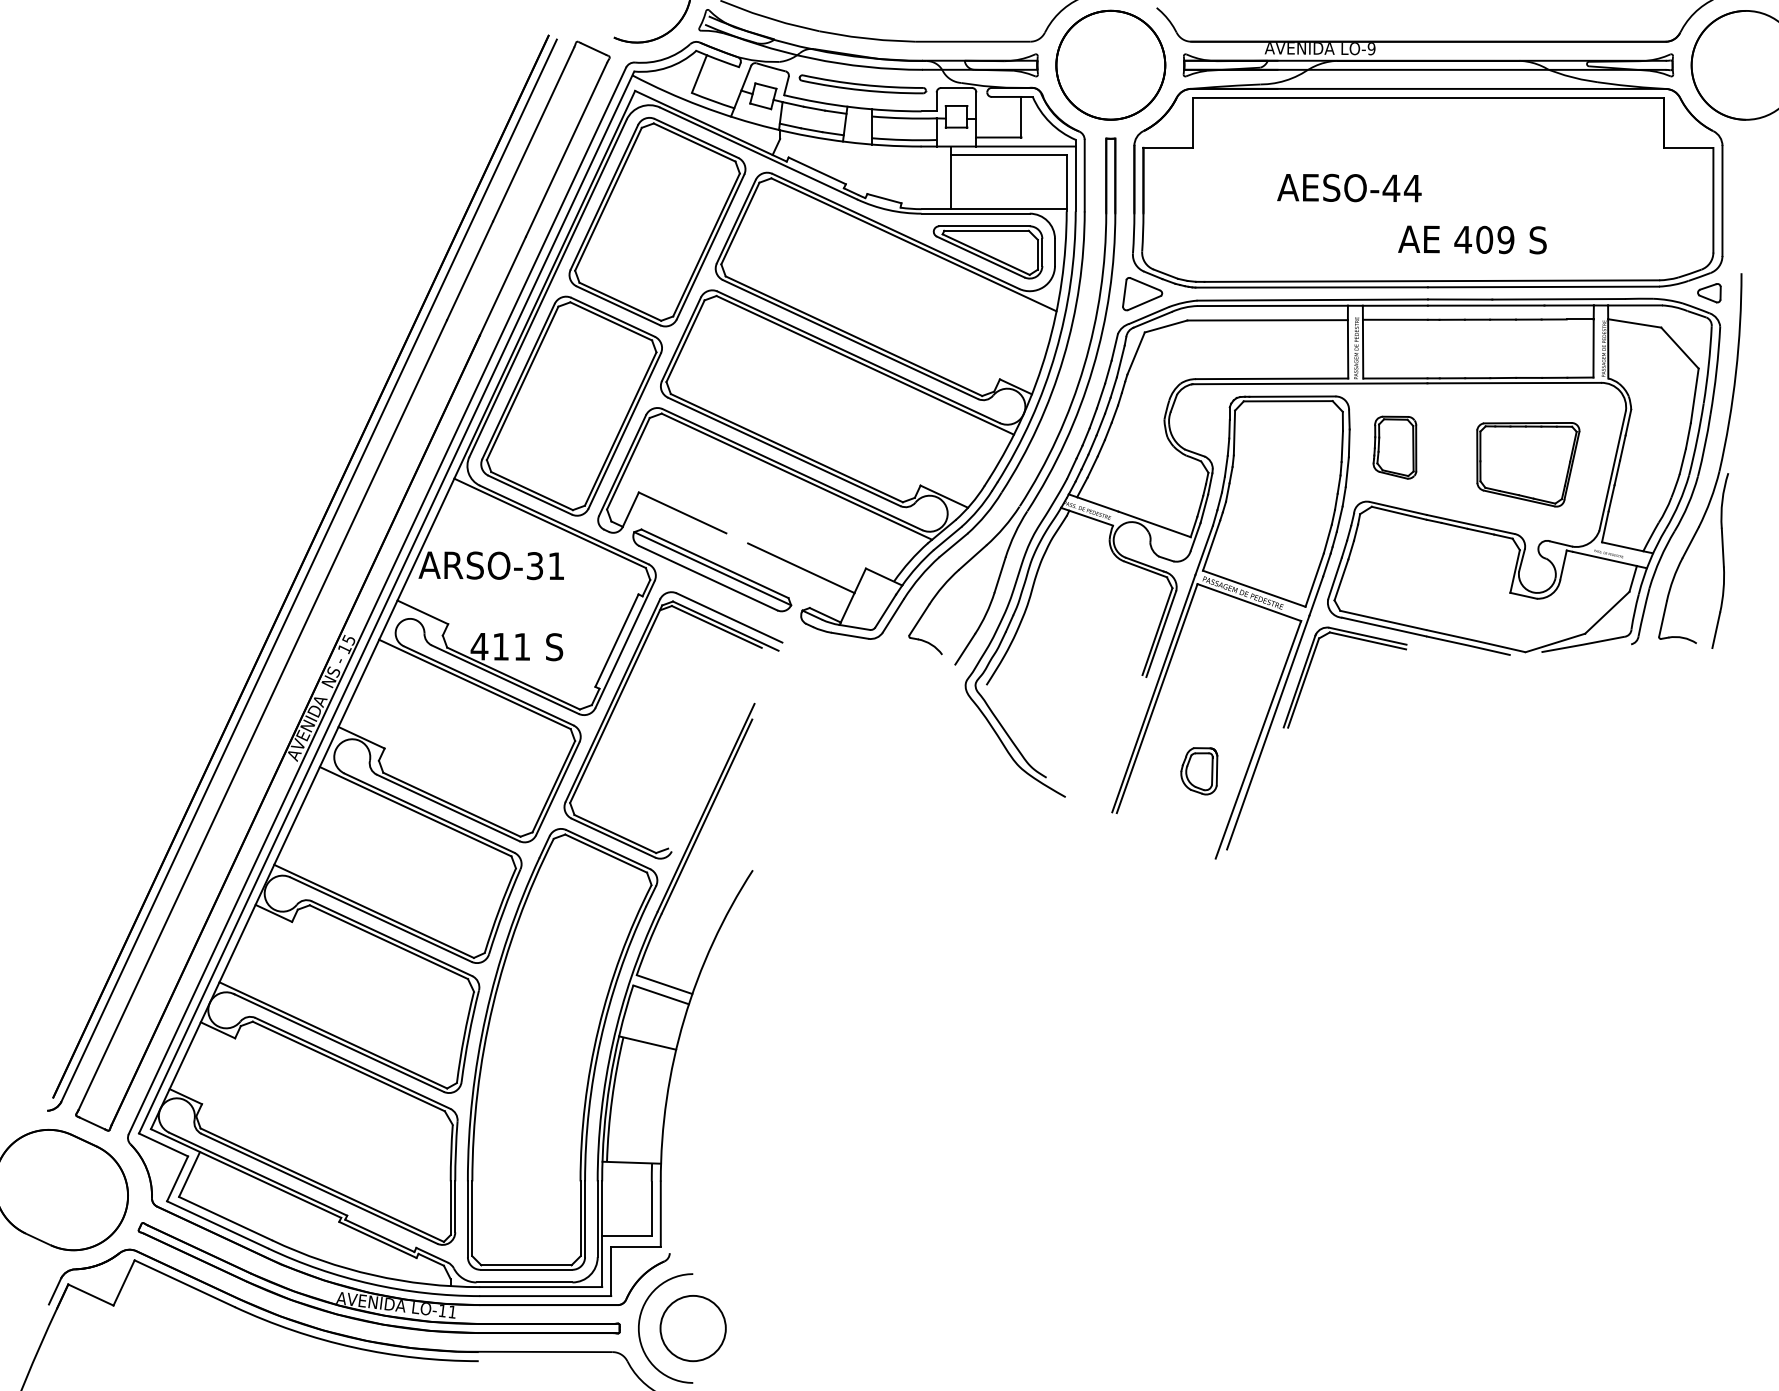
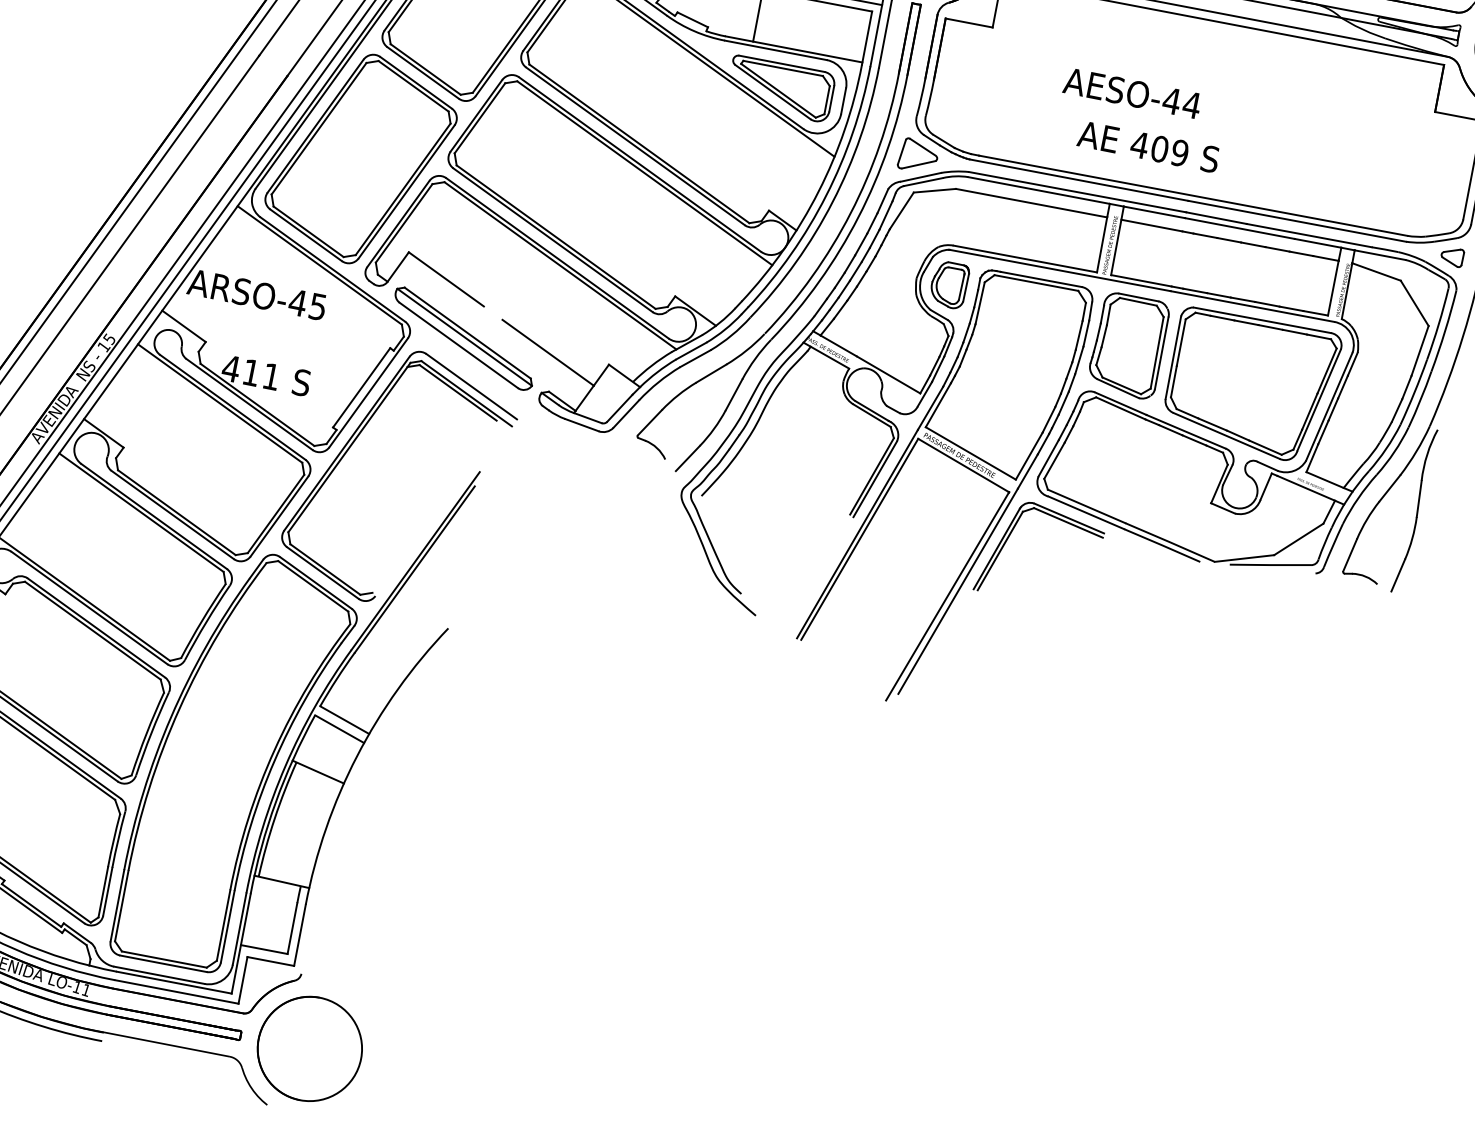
text: (1472, 239) -> (1148, 146), moved
part: (1394, 447) -> (1128, 345), size x1.67
part: (1528, 464) -> (1251, 385), size x1.67
text: (545, 566) -> (307, 305), ARSO-31 -> ARSO-45
part: (1199, 771) -> (949, 285), moved
circle: (692, 1328) -> (309, 1048), size x1.67

